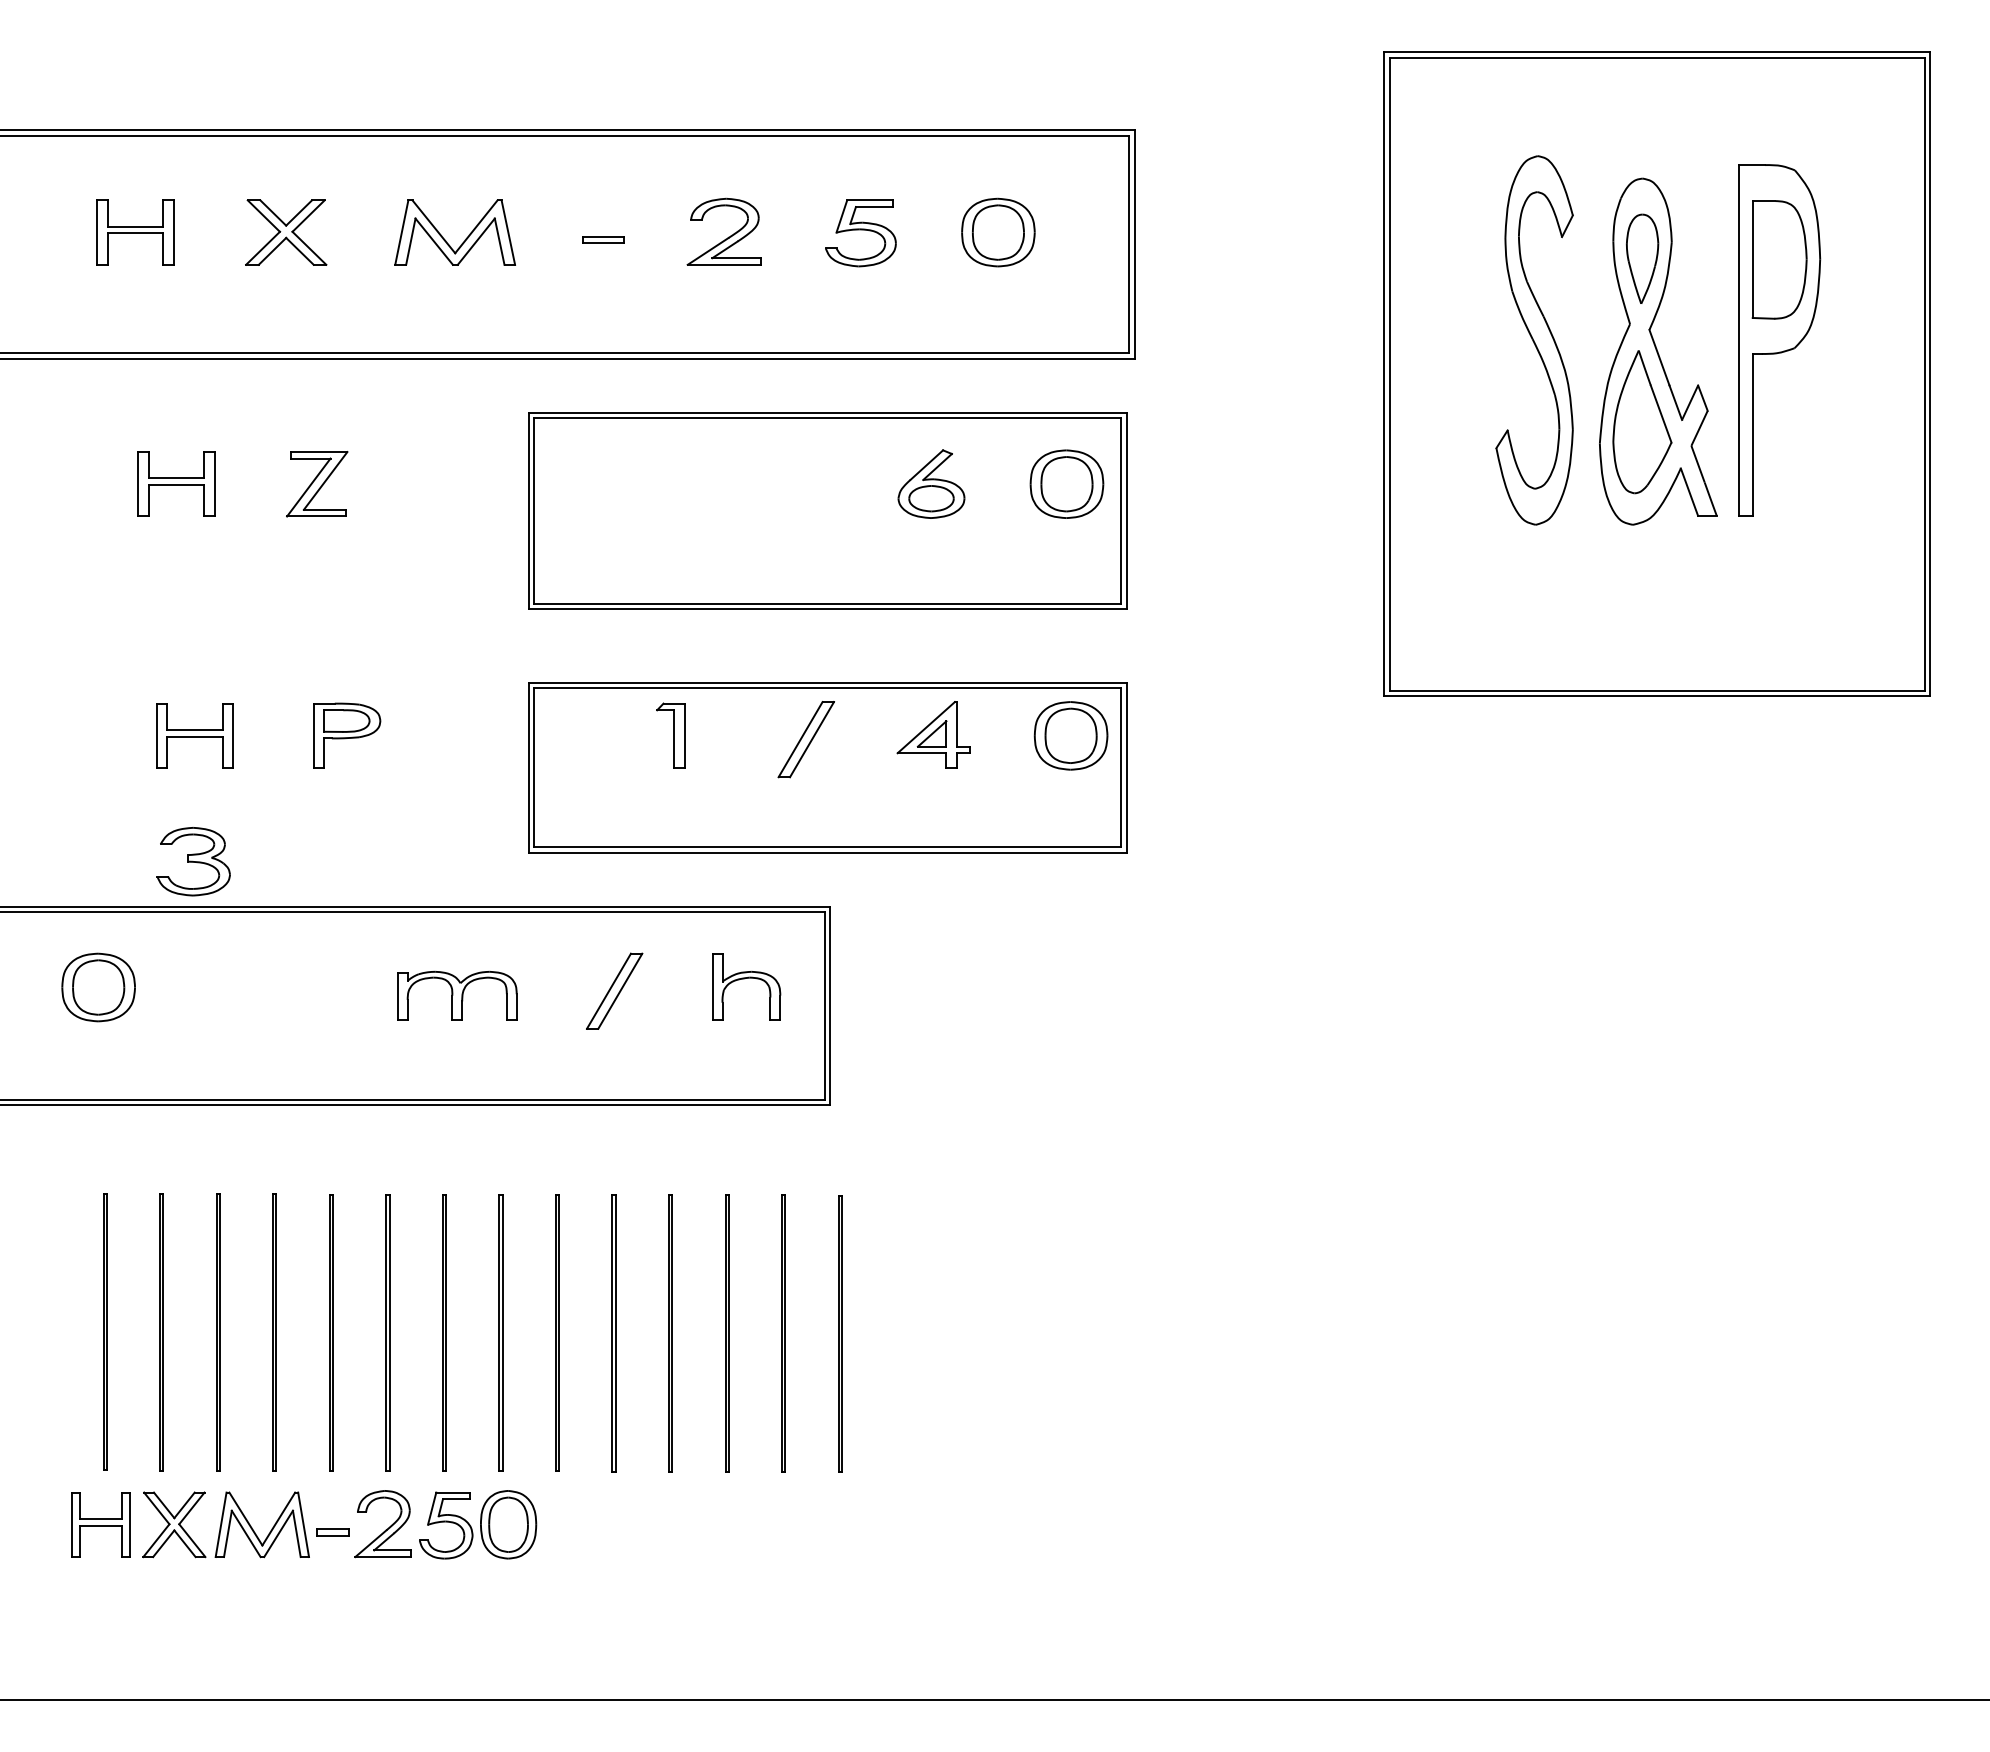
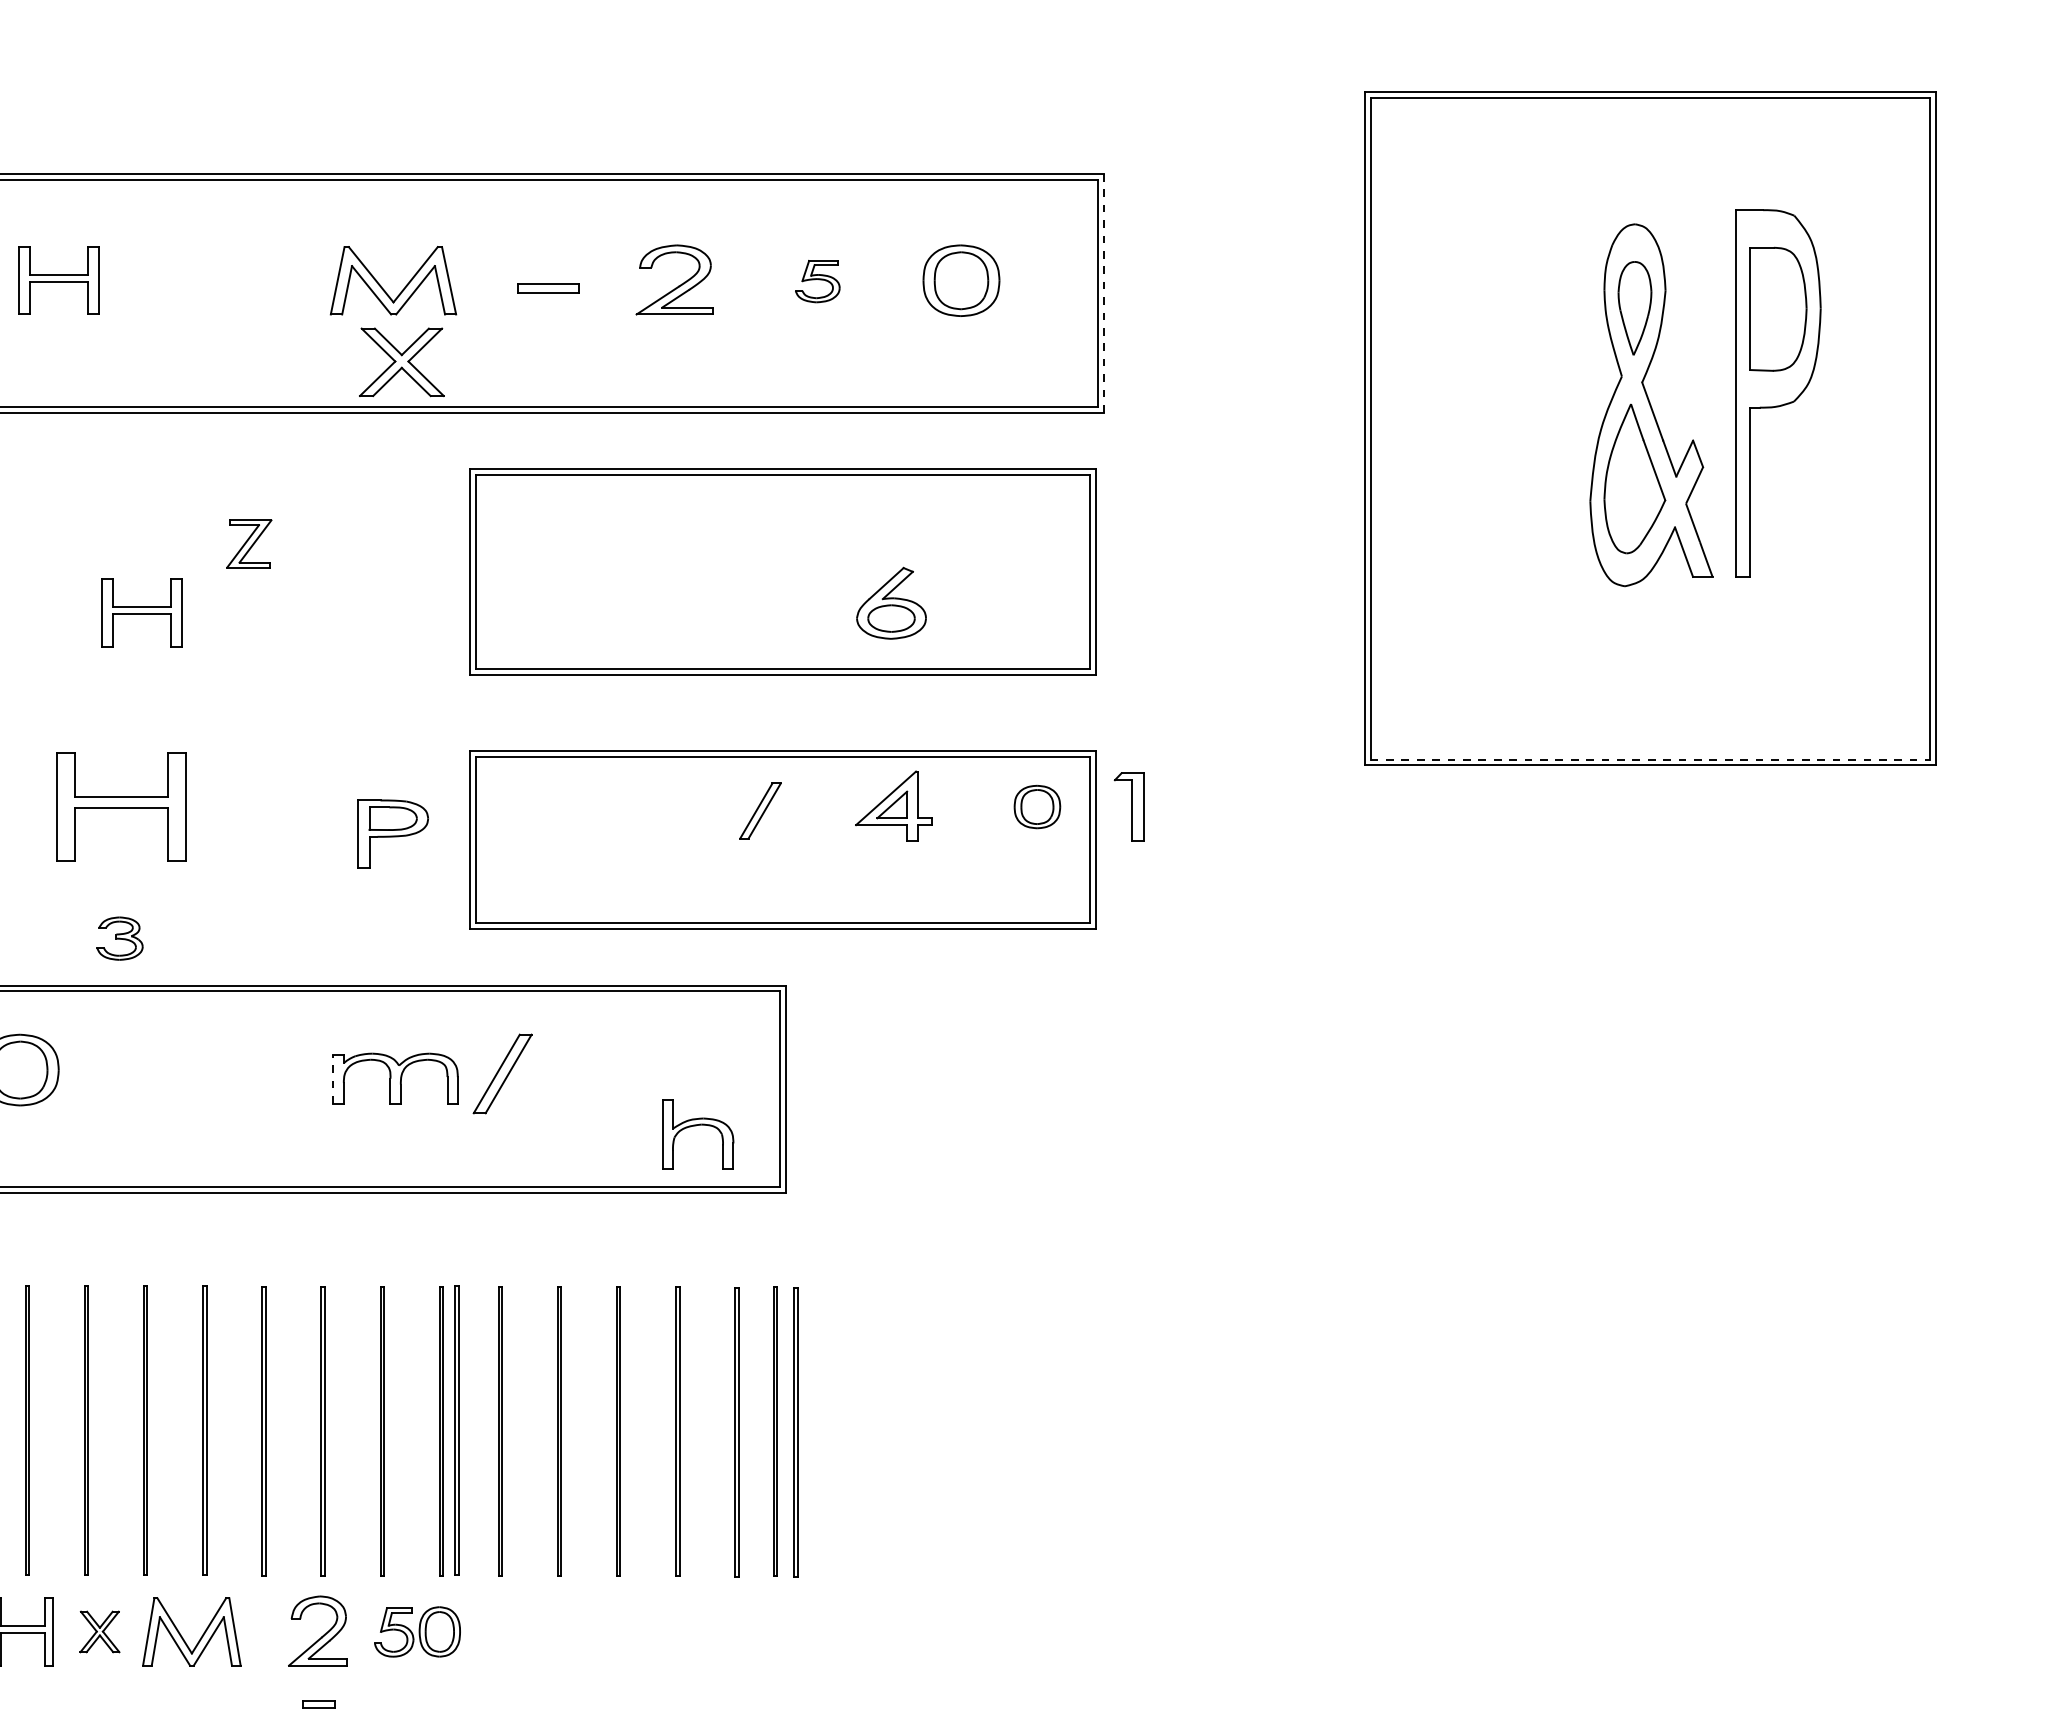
part: (286, 232) -> (402, 362), moved
part: (860, 233) -> (817, 281), size x0.6
part: (603, 239) -> (548, 287), size x1.4
line: (1134, 244) -> (1103, 293), solid -> dashed
part: (1534, 340) -> (1522, 393), removed
part: (176, 483) -> (141, 612), moved
part: (931, 483) -> (891, 602), moved
part: (1066, 483) -> (1032, 543), removed
part: (317, 484) -> (249, 544), size x0.7
line: (1657, 690) -> (1650, 759), solid -> dashed
part: (194, 735) -> (120, 806), size x1.6
part: (347, 735) -> (393, 833), moved
part: (670, 735) -> (1128, 806), moved
part: (1070, 735) -> (1036, 806), size x0.6
part: (805, 739) -> (759, 810), size x0.7
part: (193, 861) -> (119, 938), size x0.6
part: (744, 979) -> (695, 1126), moved
part: (614, 990) -> (502, 1073), moved
line: (397, 996) -> (333, 1079), solid -> dashed
line: (514, 1332) -> (455, 1430), added
line: (819, 1332) -> (774, 1430), added
part: (174, 1524) -> (99, 1631), size x0.6
part: (478, 1524) -> (417, 1631), size x0.7
part: (332, 1532) -> (318, 1704), moved

